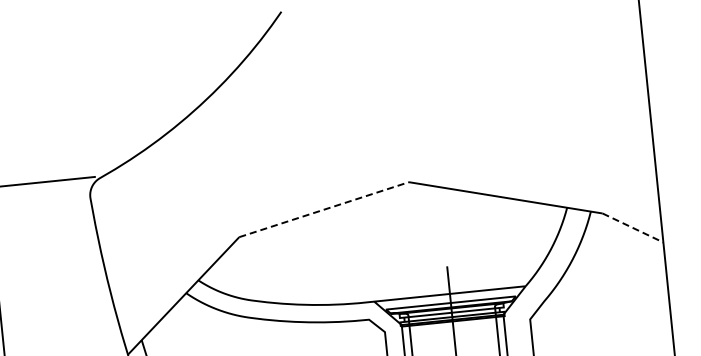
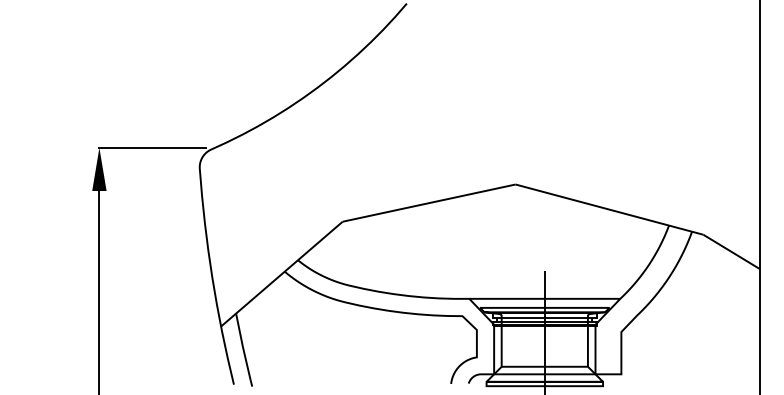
line: (324, 210) -> (429, 203), dashed -> solid
line: (633, 228) -> (732, 252), dashed -> solid

